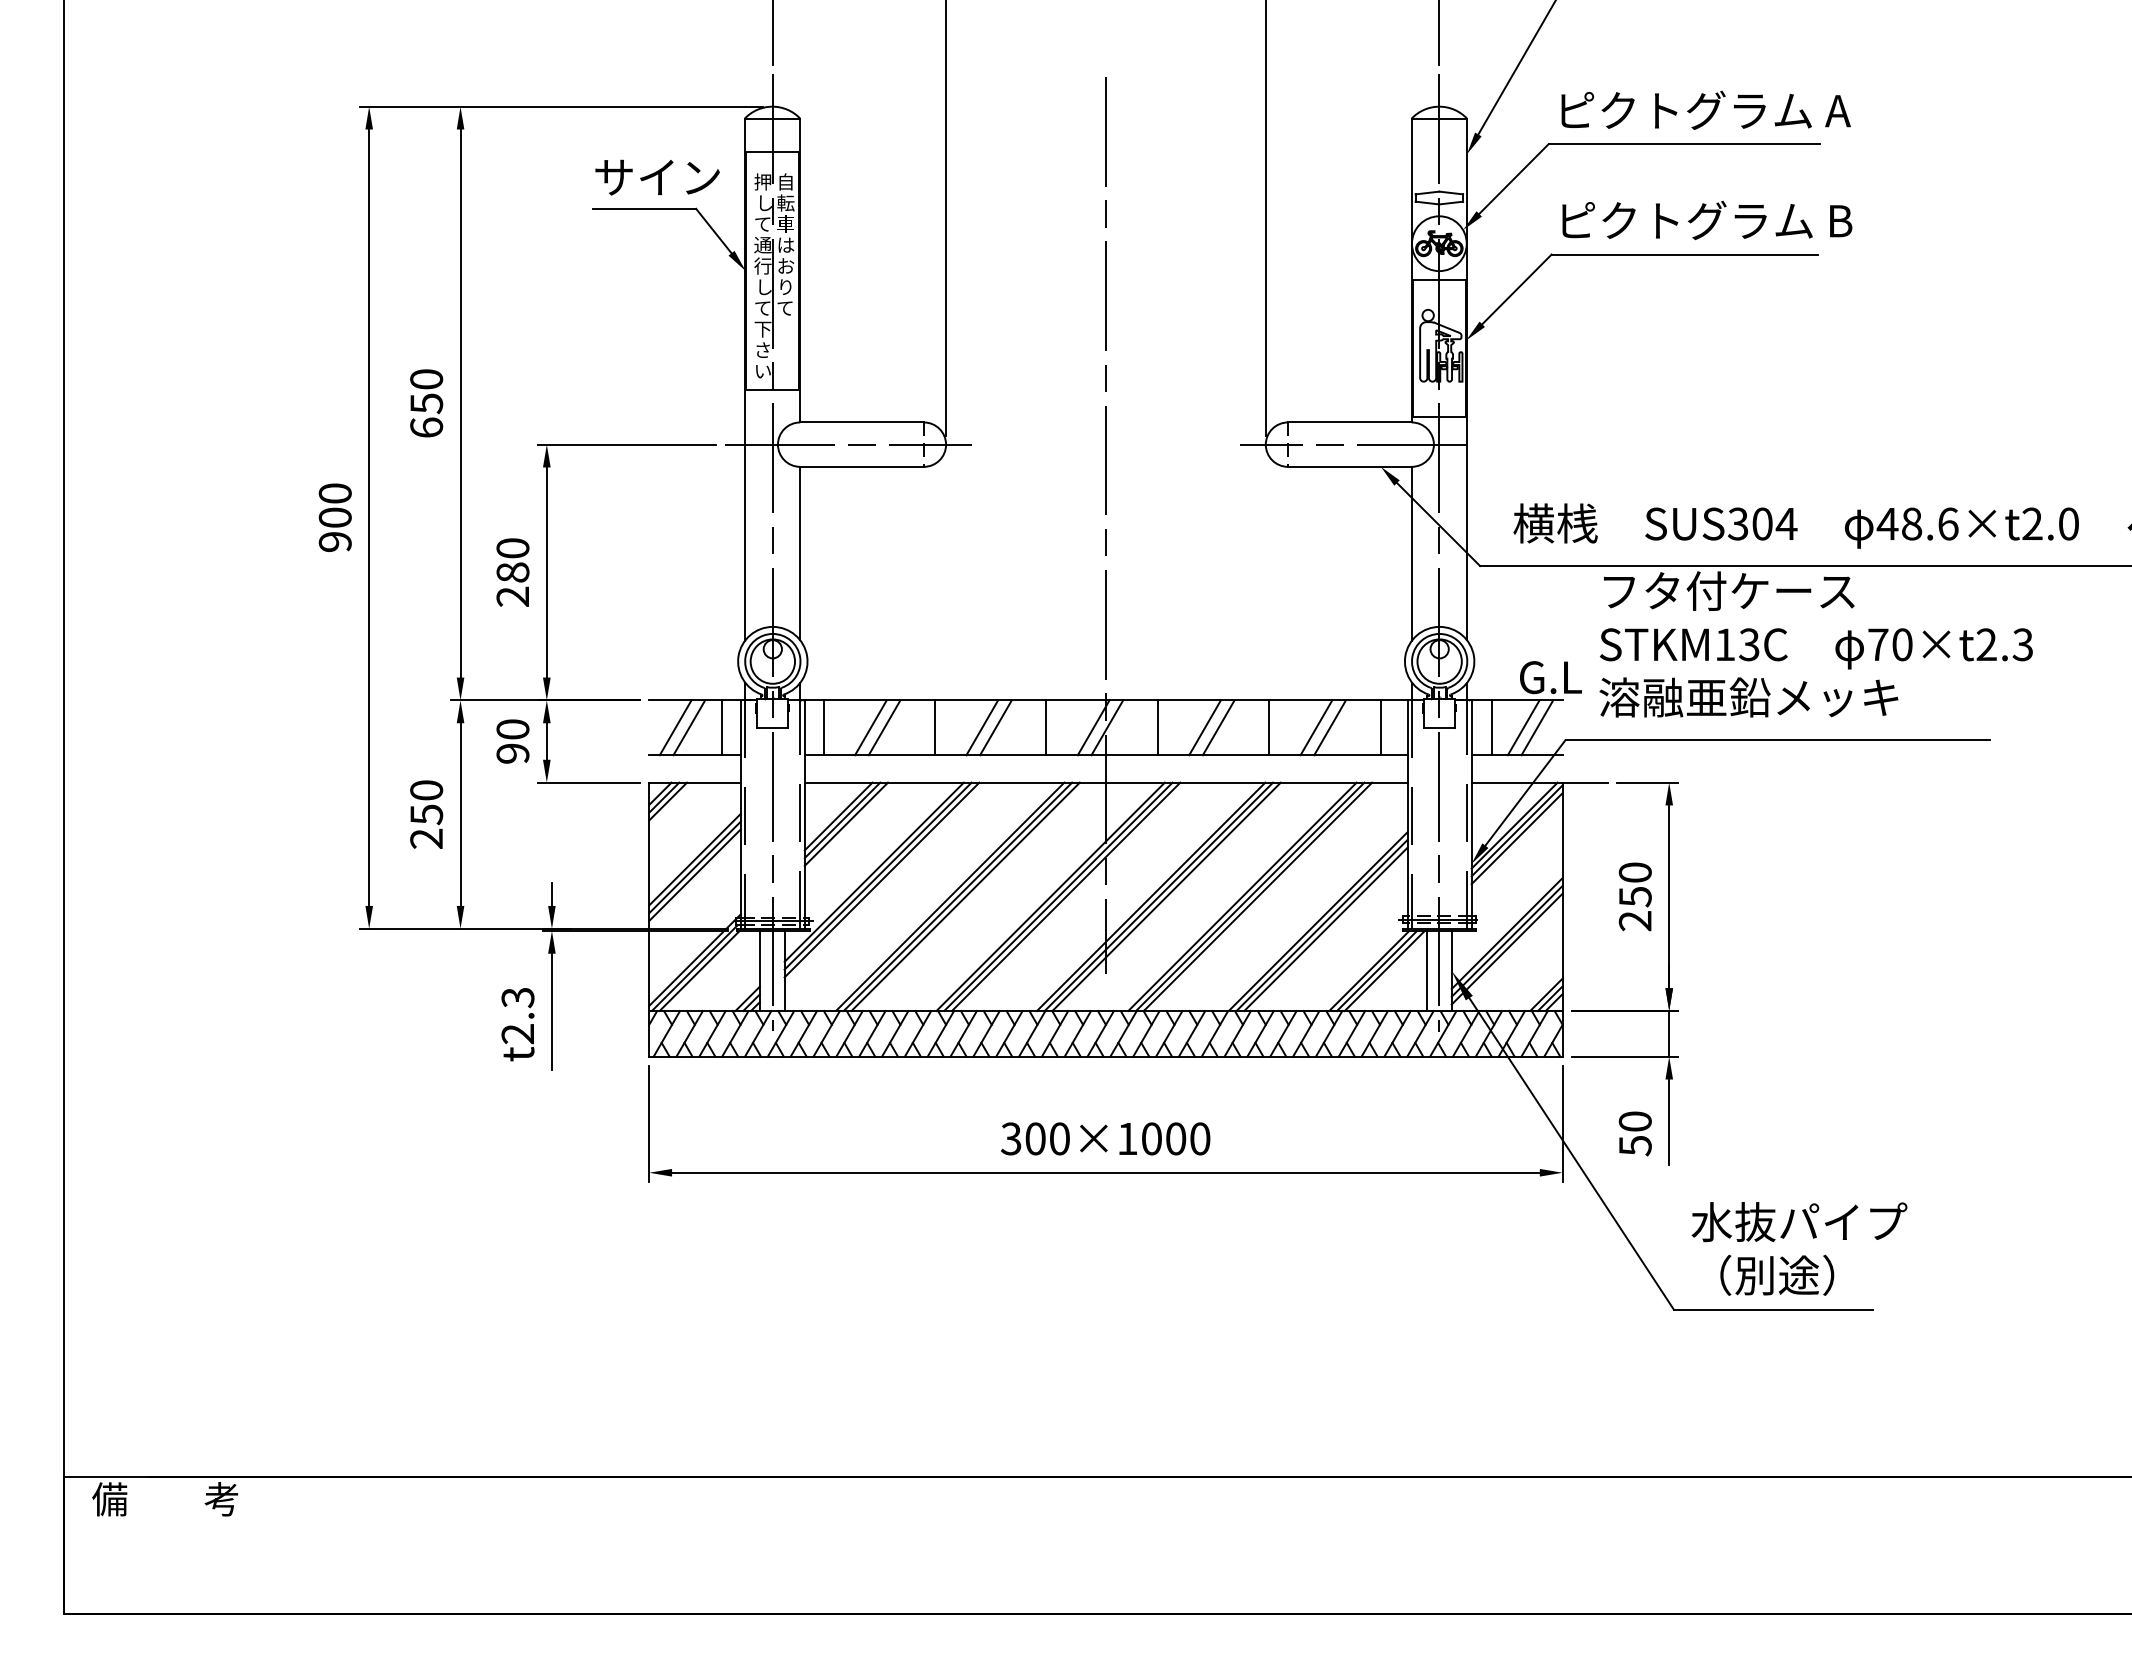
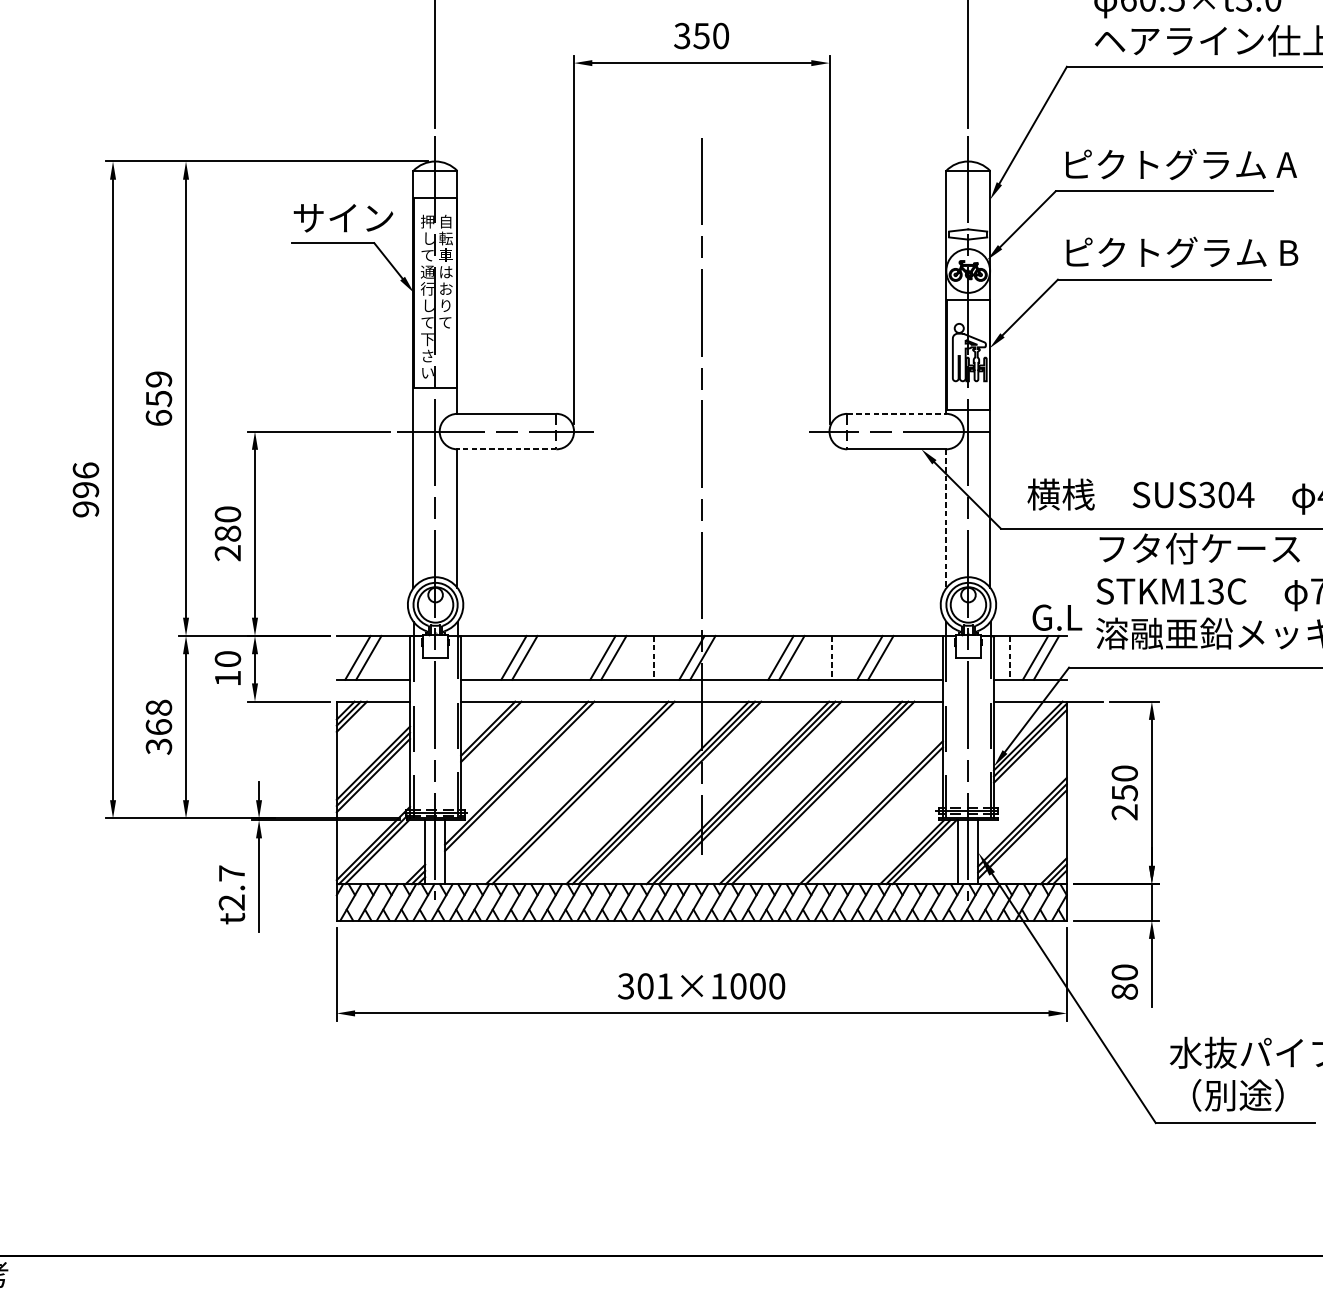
text: (426, 379) -> (158, 379), 650 -> 659
line: (1349, 422) -> (896, 413), solid -> dashed
line: (862, 466) -> (507, 449), solid -> dashed
text: (334, 505) -> (85, 480), 900 -> 996
line: (1411, 554) -> (945, 519), solid -> dashed
line: (721, 727) -> (394, 657), removed
line: (823, 727) -> (476, 657), removed
line: (935, 727) -> (565, 657), removed
line: (1157, 727) -> (742, 657), removed
line: (1380, 727) -> (921, 657), removed
line: (1046, 728) -> (654, 658), solid -> dashed
line: (1269, 728) -> (832, 658), solid -> dashed
line: (1491, 728) -> (1009, 658), solid -> dashed
text: (512, 753) -> (227, 678), 90 -> 10
text: (426, 814) -> (158, 727), 250 -> 368
line: (846, 823) -> (494, 734), removed
line: (881, 879) -> (522, 779), removed
line: (965, 896) -> (589, 792), removed
line: (1325, 929) -> (877, 819), removed
text: (517, 997) -> (231, 873), t2.3 -> t2.7
text: (1059, 1138) -> (664, 986), 300×1000 -> 301×1000
text: (1635, 1145) -> (1124, 991), 50 -> 80

